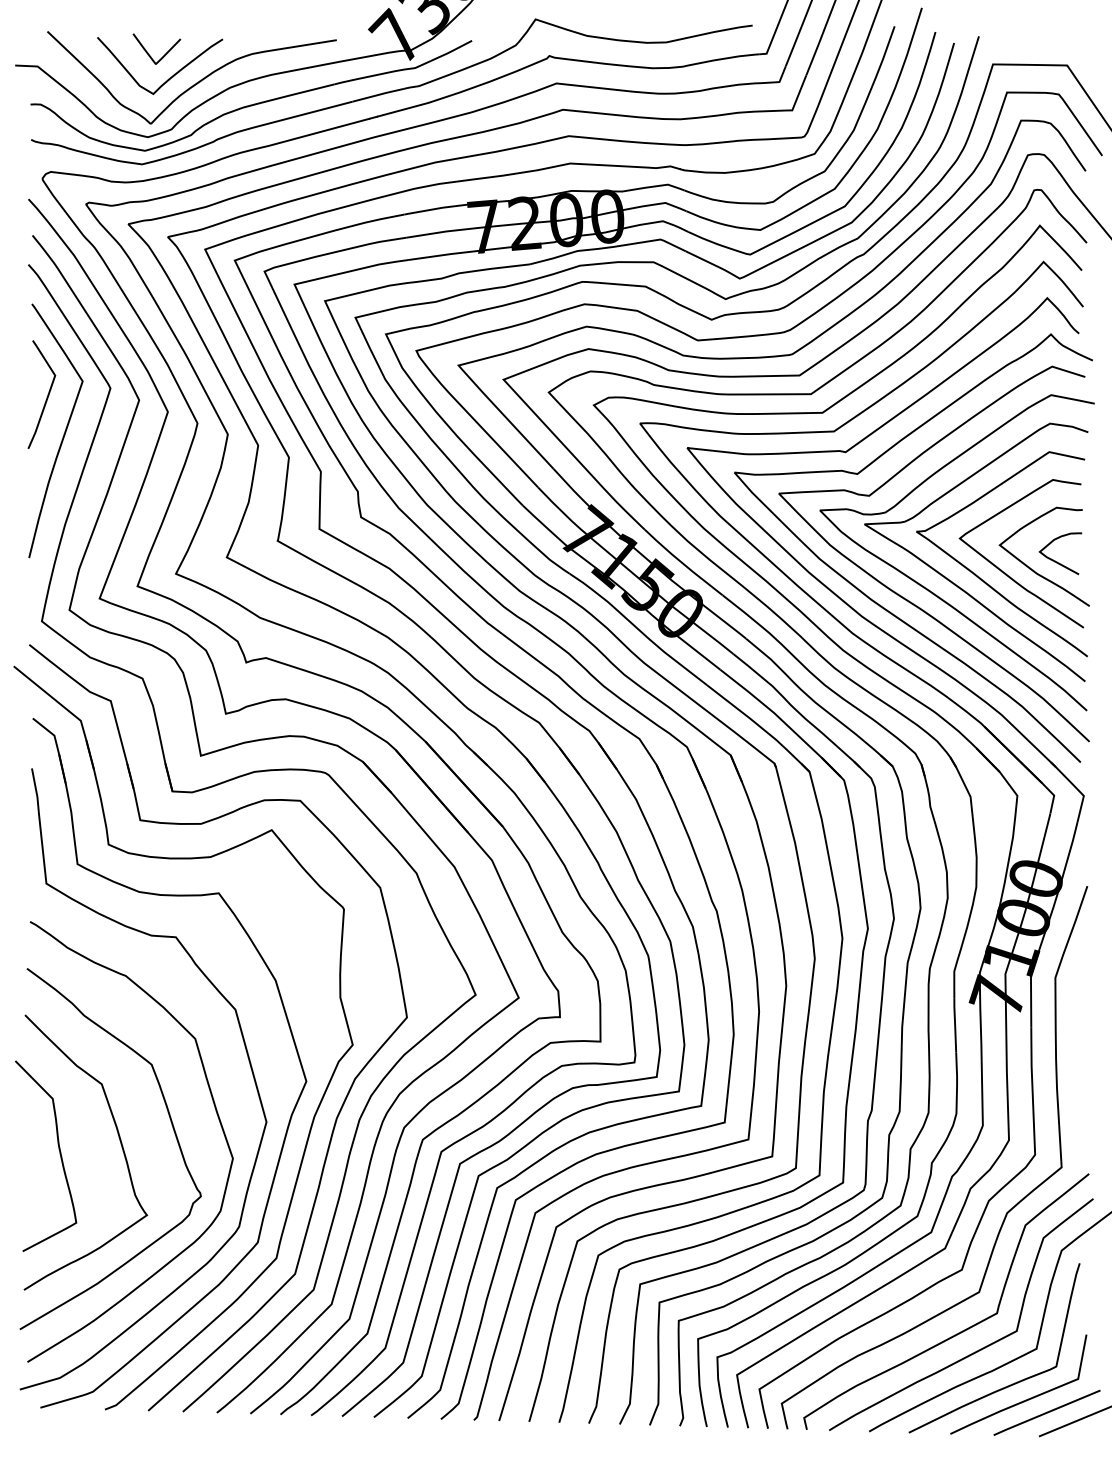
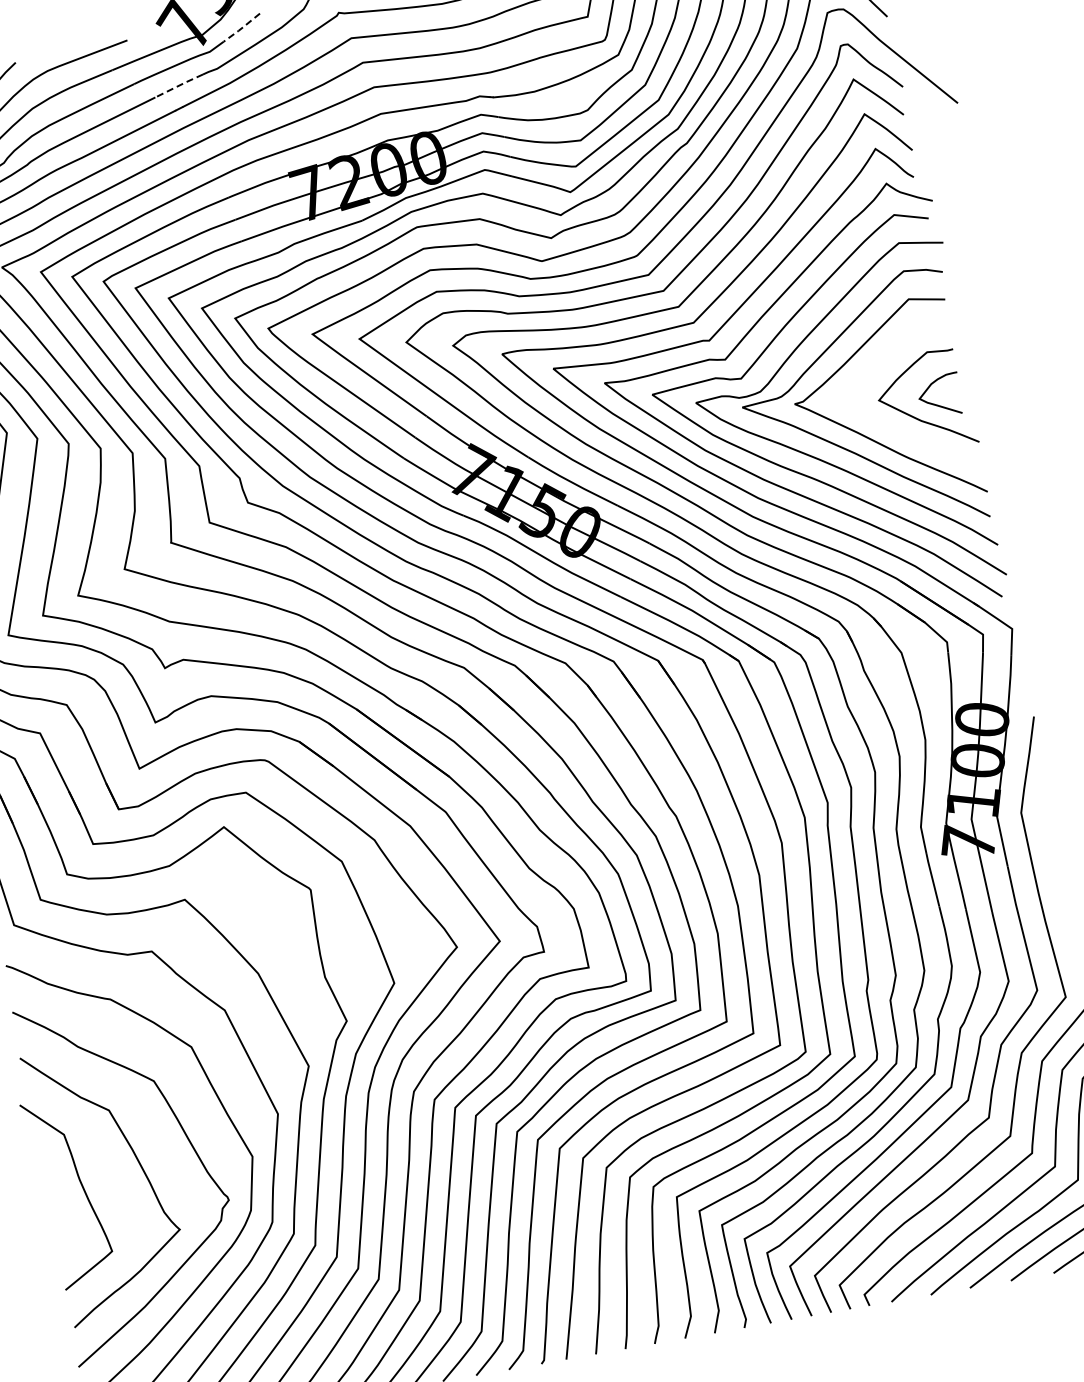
line: (451, 51) -> (242, 28), solid -> dashed
line: (378, 94) -> (179, 85), solid -> dashed
curve: (1005, 572) -> (890, 426), removed

